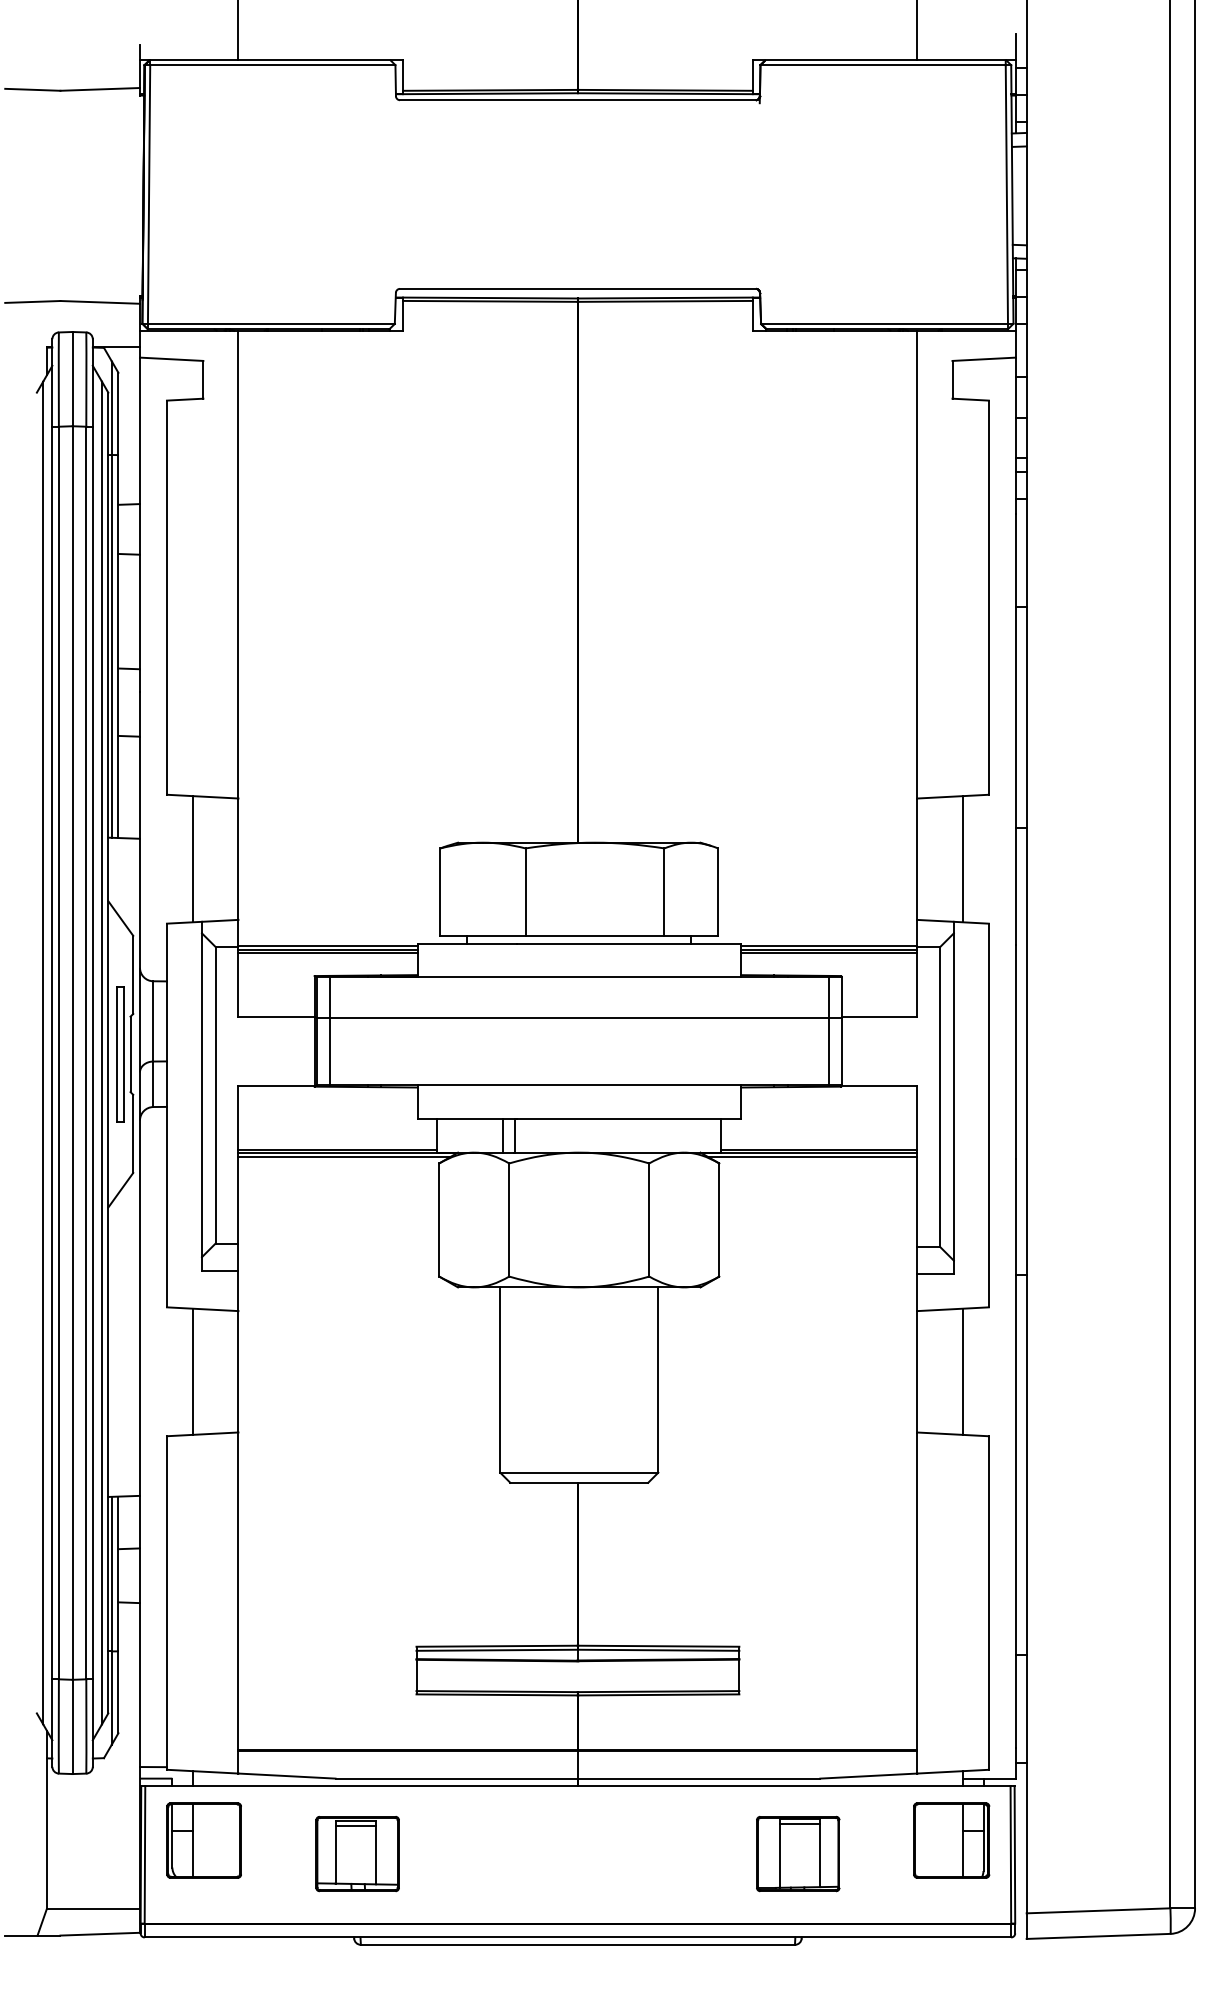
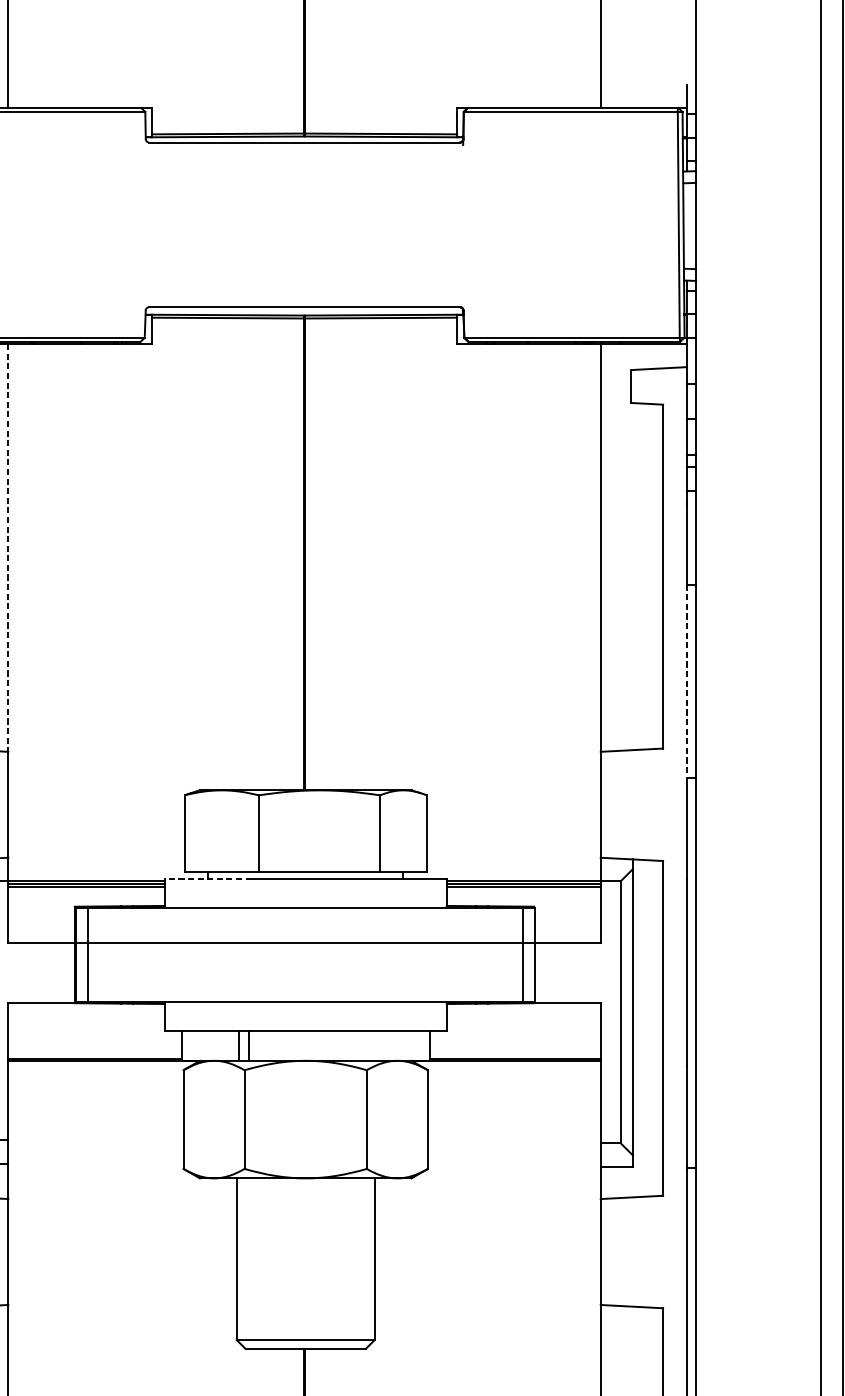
line: (238, 564) -> (8, 547), solid -> dashed
line: (1015, 717) -> (686, 681), solid -> dashed
line: (963, 859) -> (640, 805), removed
line: (467, 943) -> (208, 878), solid -> dashed
line: (344, 1156) -> (100, 1064), removed
line: (812, 1156) -> (509, 1064), removed
line: (963, 1371) -> (640, 1251), removed

